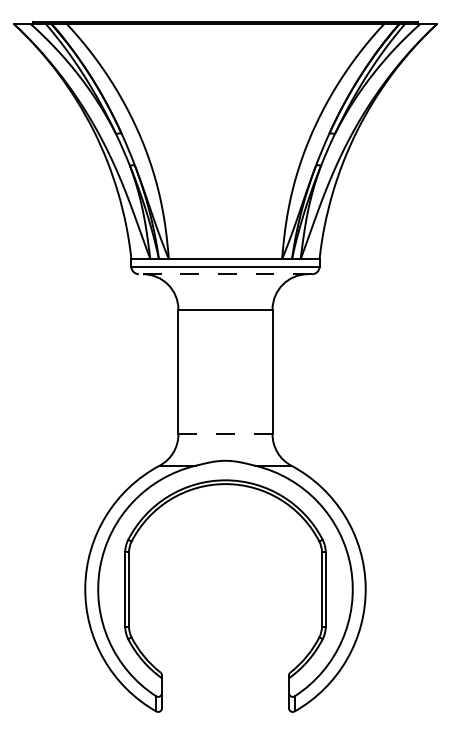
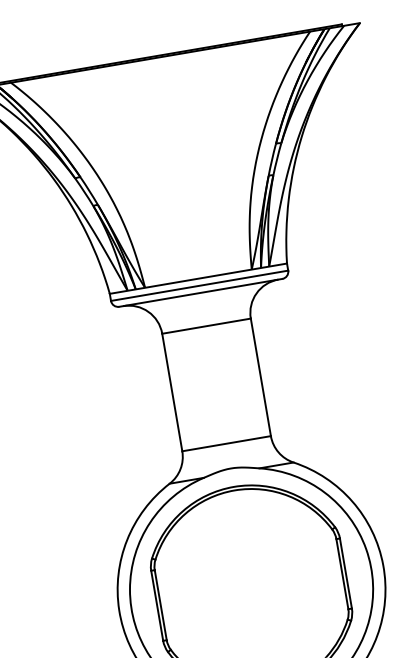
line: (225, 274) -> (200, 293), dashed -> solid
line: (225, 434) -> (226, 443), dashed -> solid

